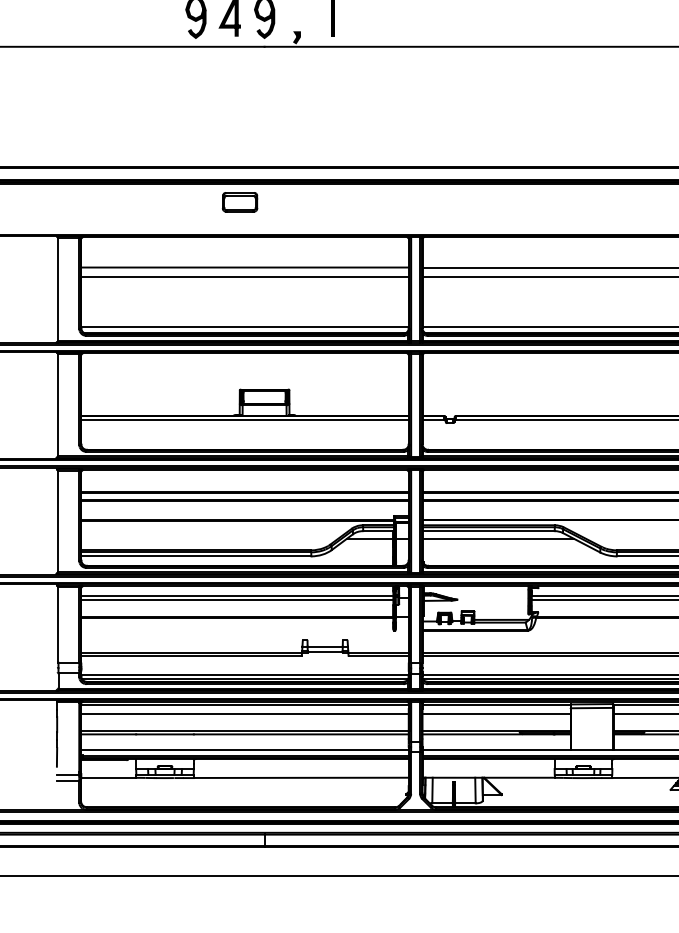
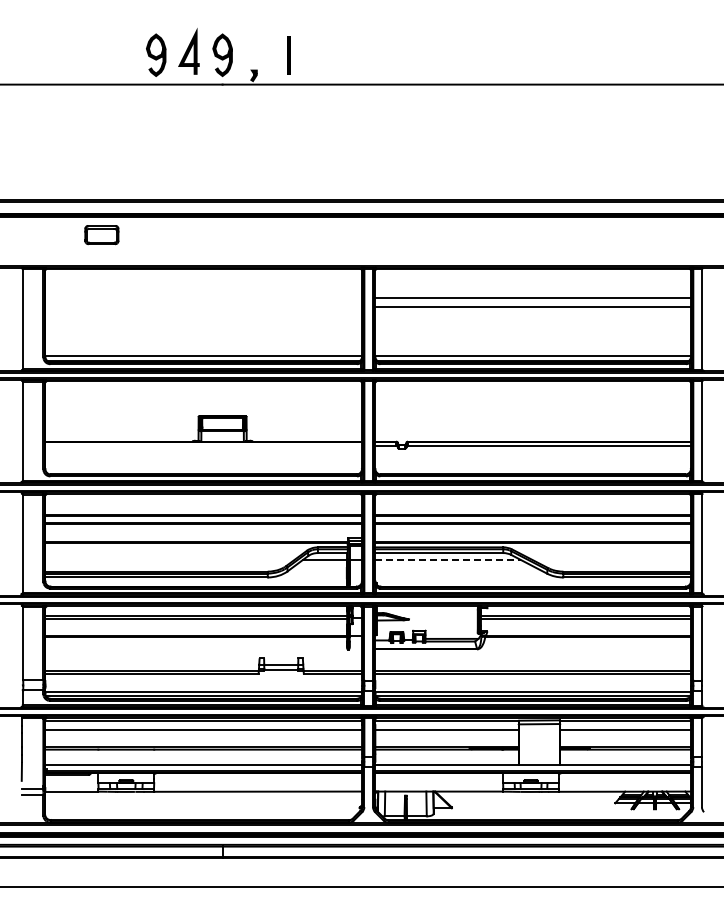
part: (239, 202) -> (101, 235), moved
line: (244, 267) -> (203, 298), removed
line: (244, 276) -> (203, 306), removed
line: (244, 419) -> (203, 445), removed
line: (498, 538) -> (448, 560), solid -> dashed

